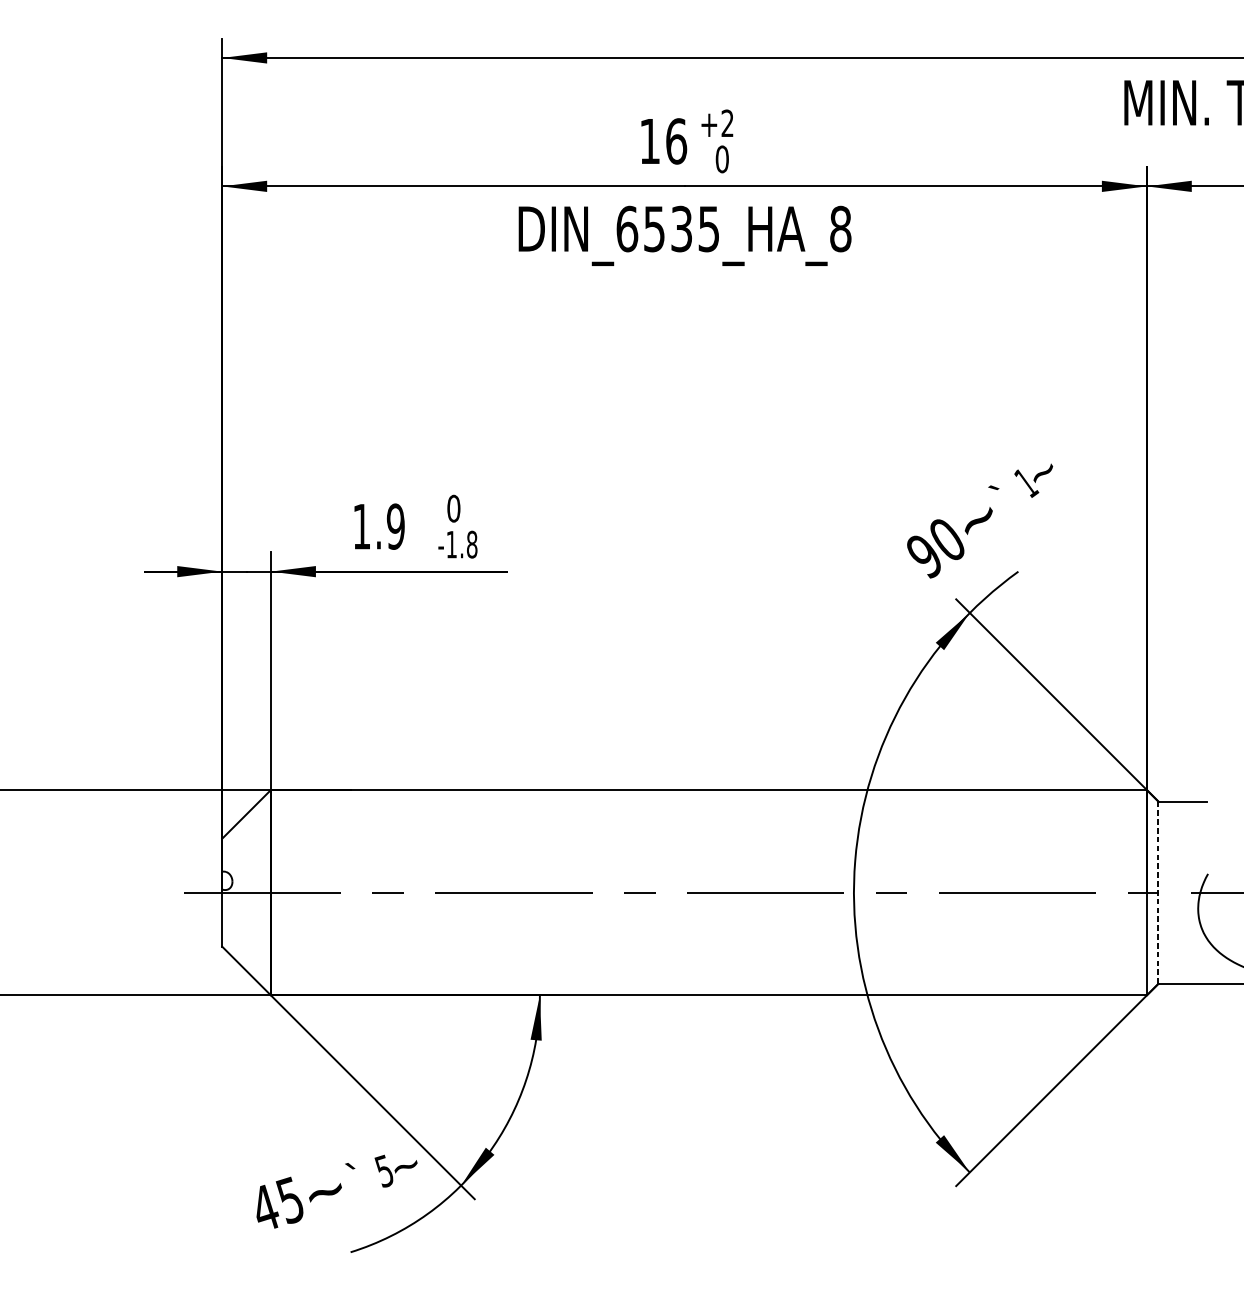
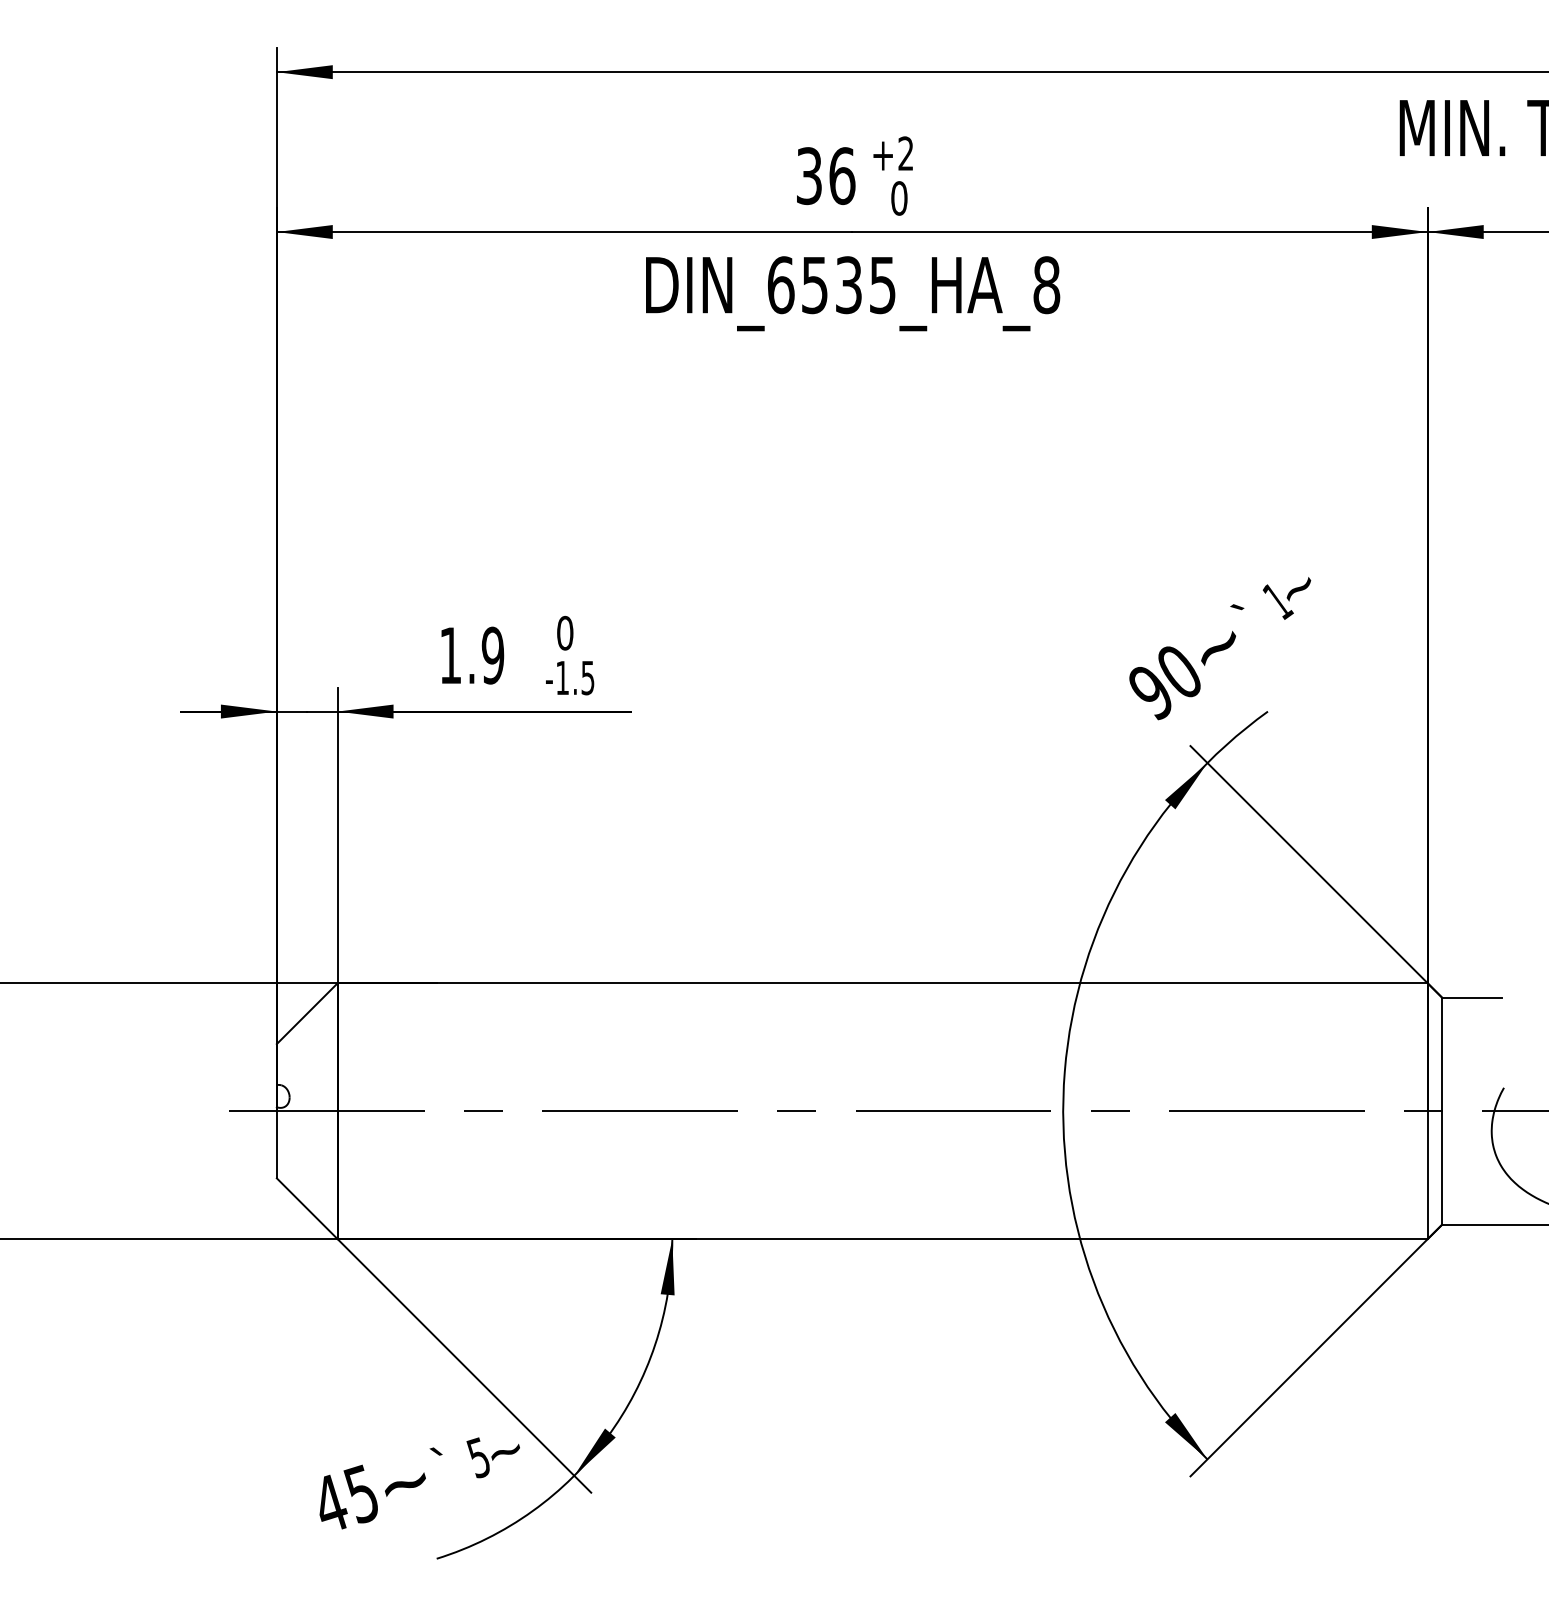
text: (650, 141) -> (809, 176), 16 -> 36
text: (471, 544) -> (587, 677), -1.8 -> -1.5
line: (1158, 892) -> (1442, 1110), dashed -> solid

